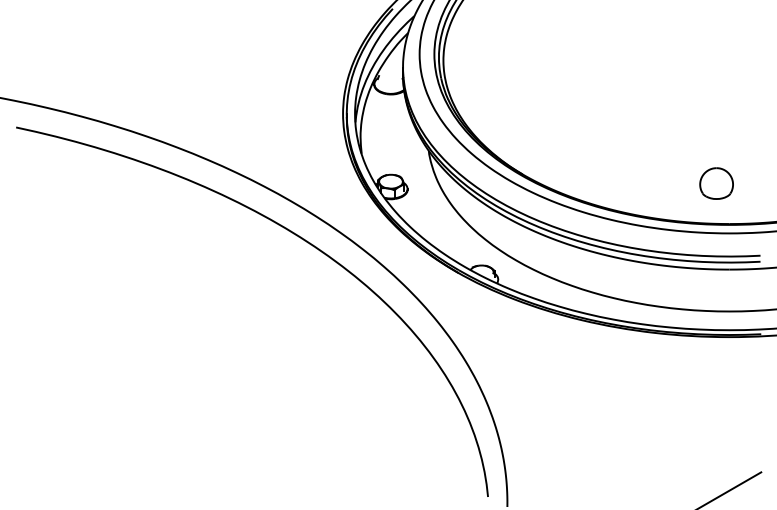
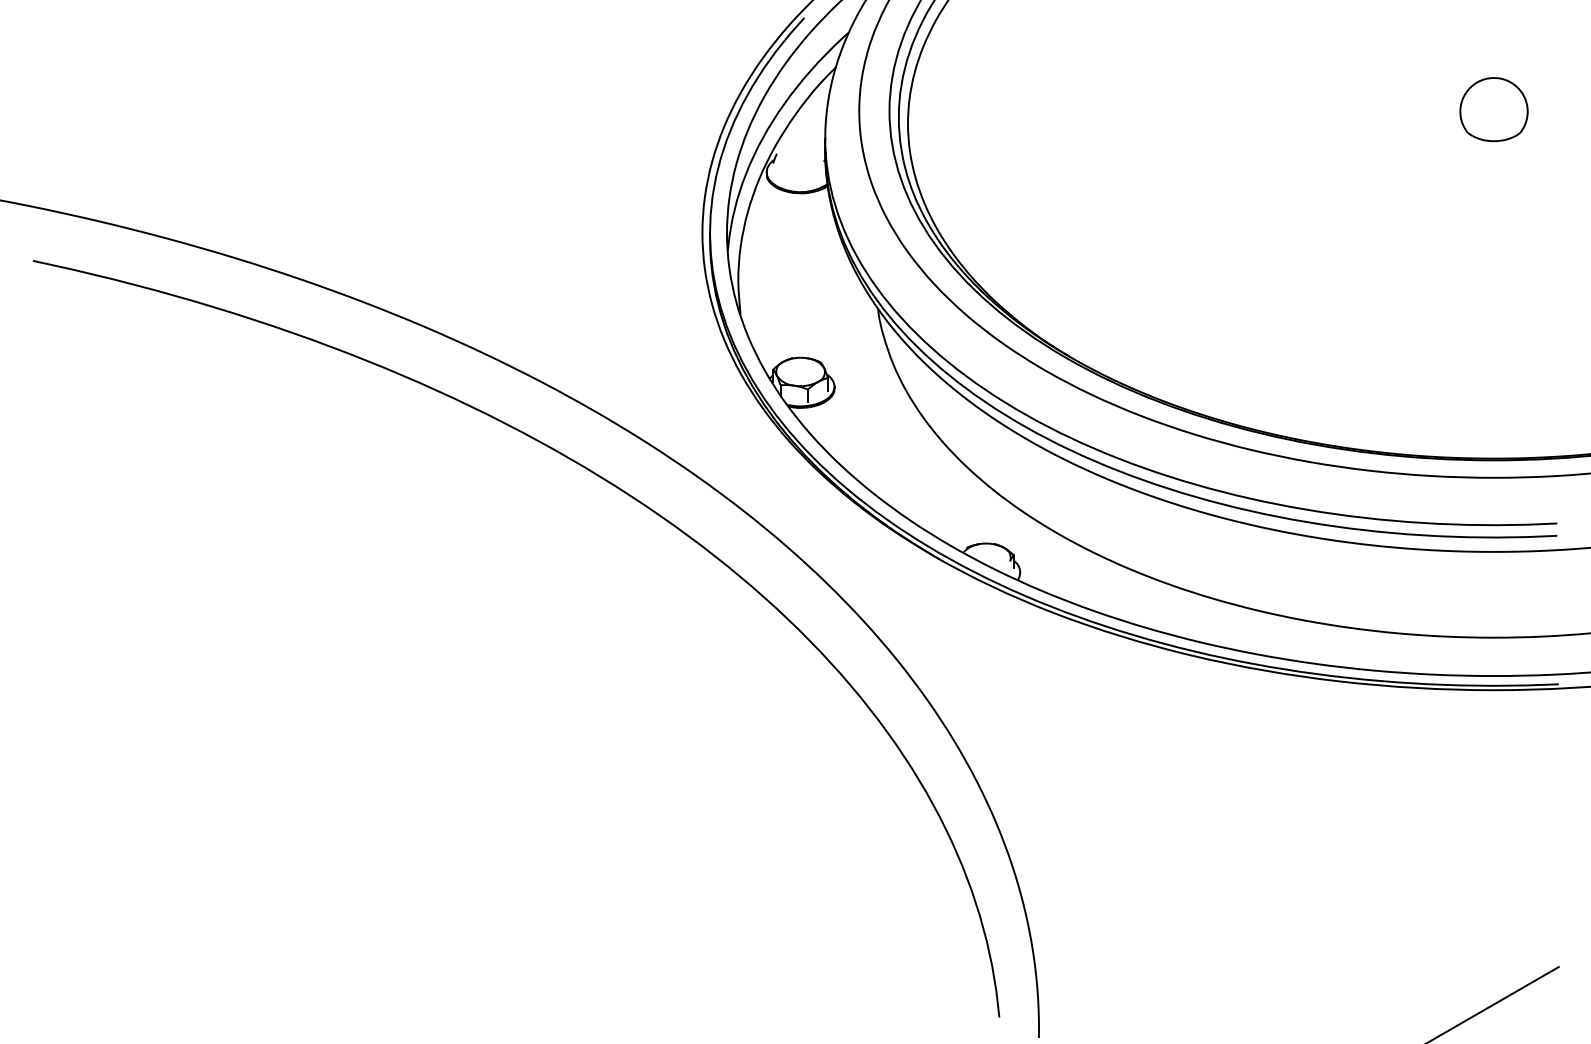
part: (716, 183) -> (1493, 109), moved

